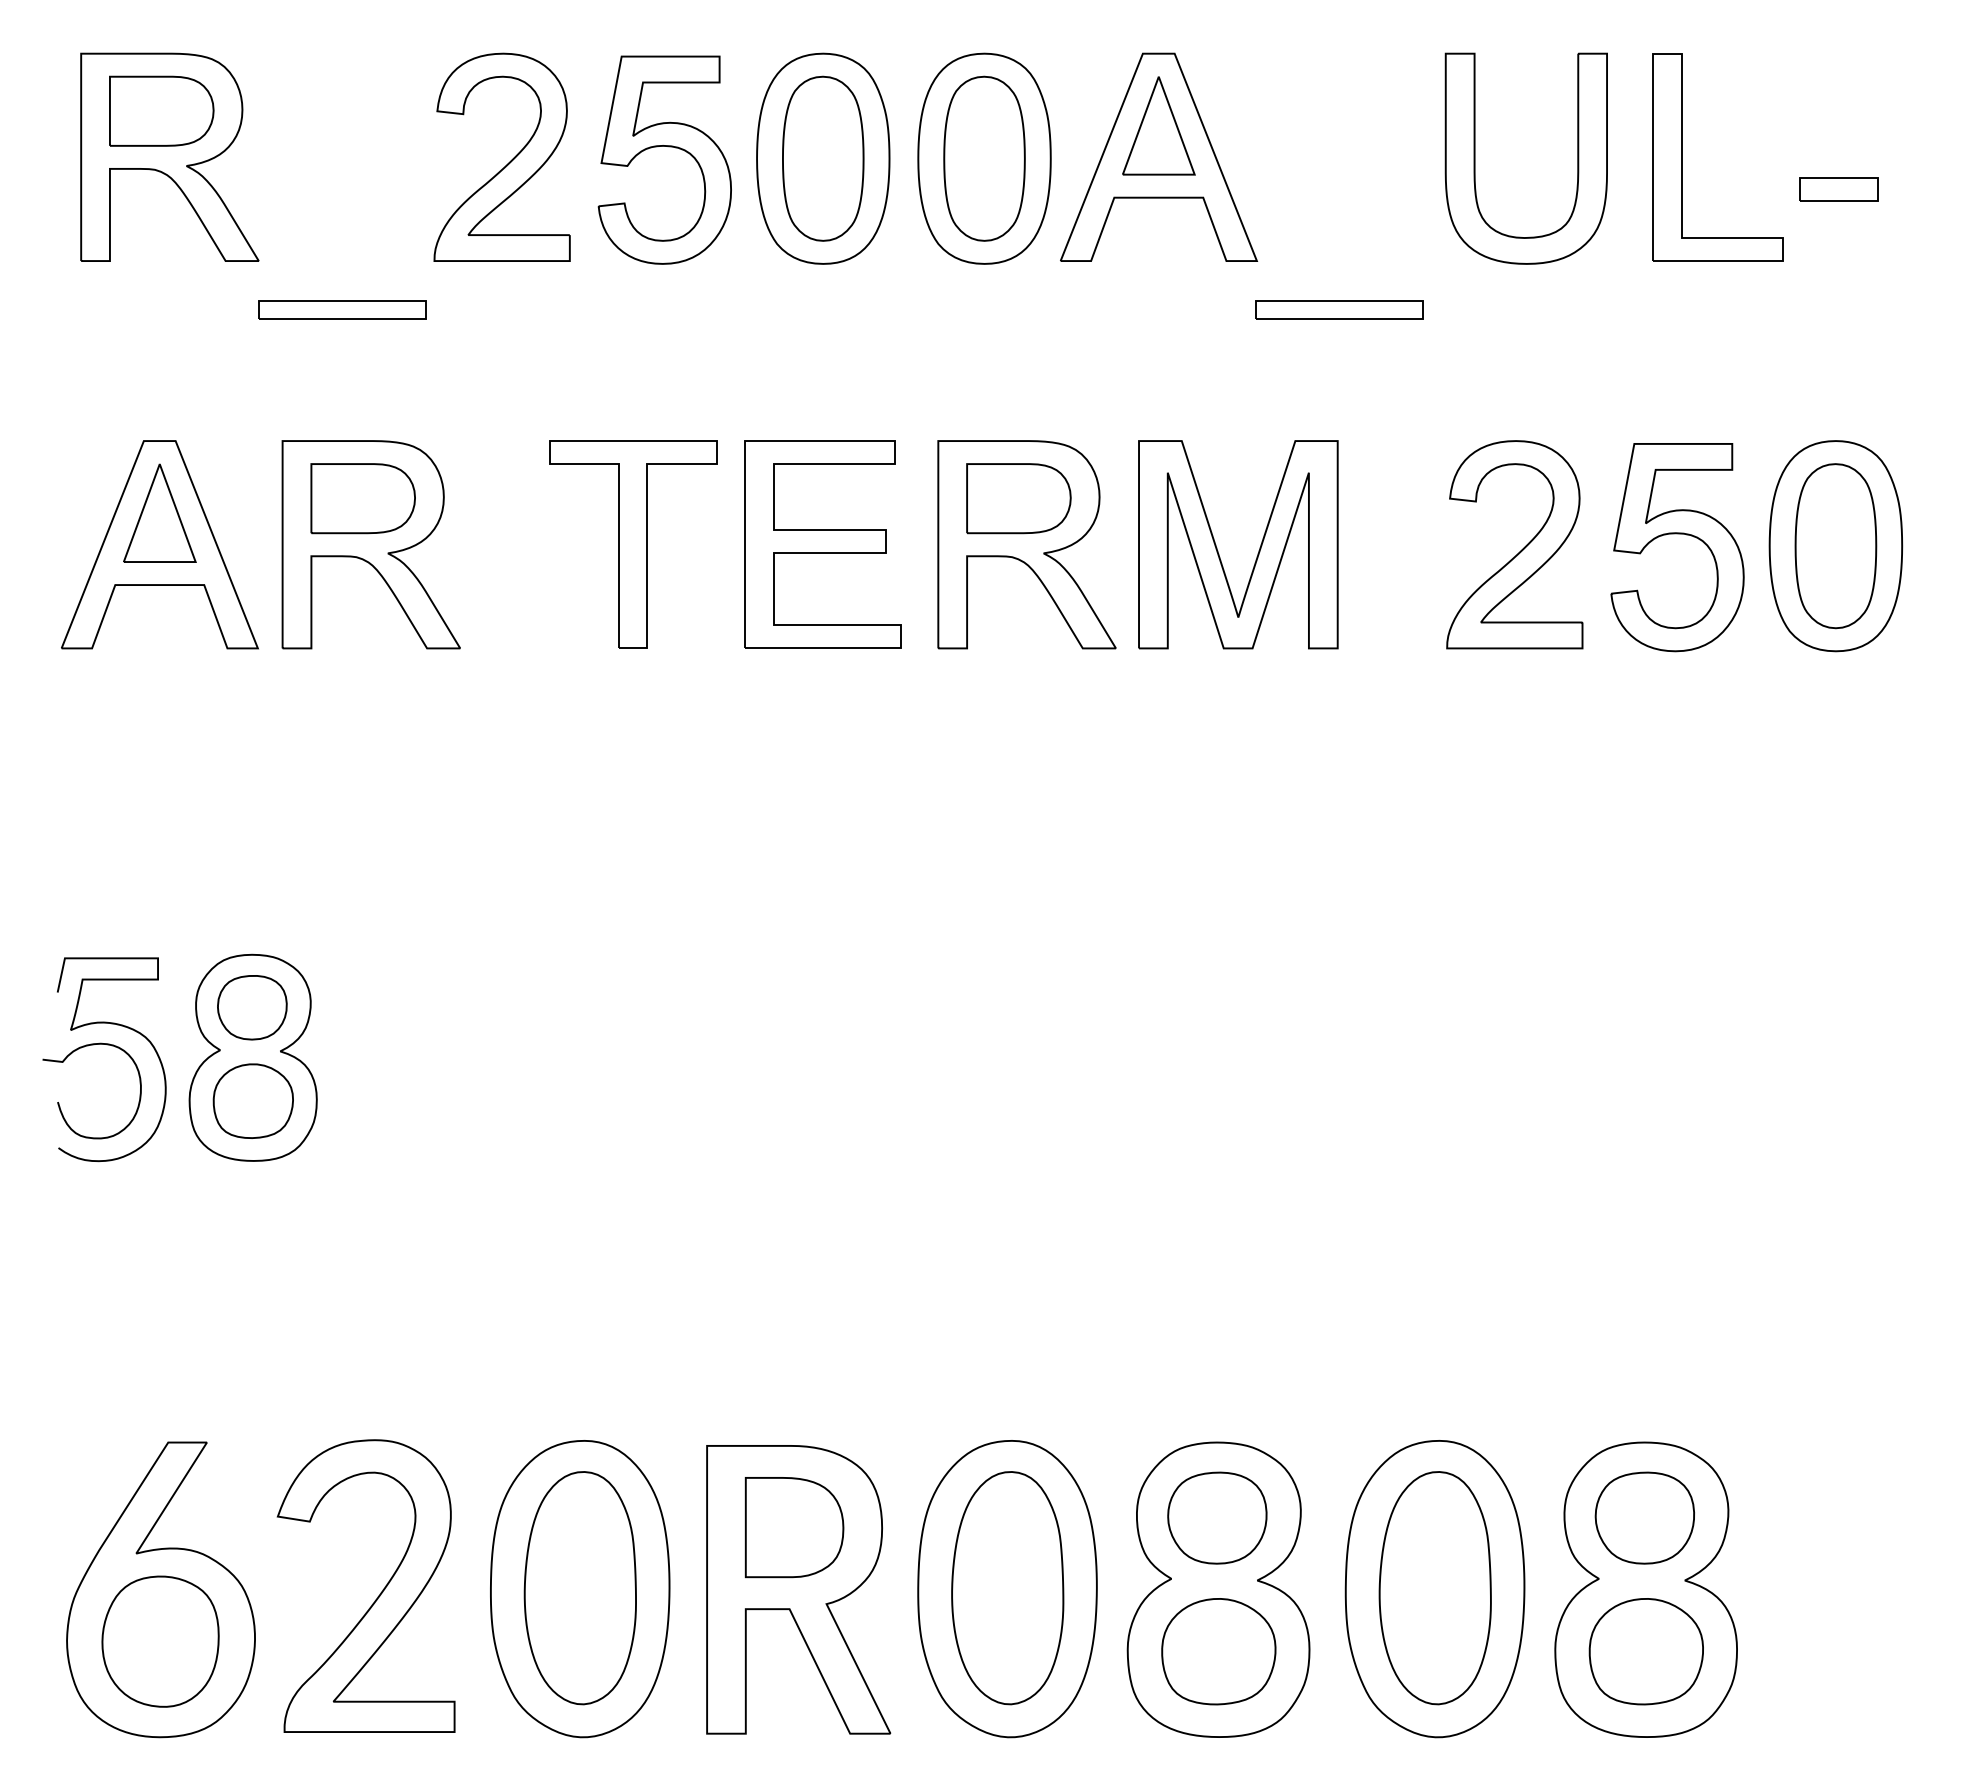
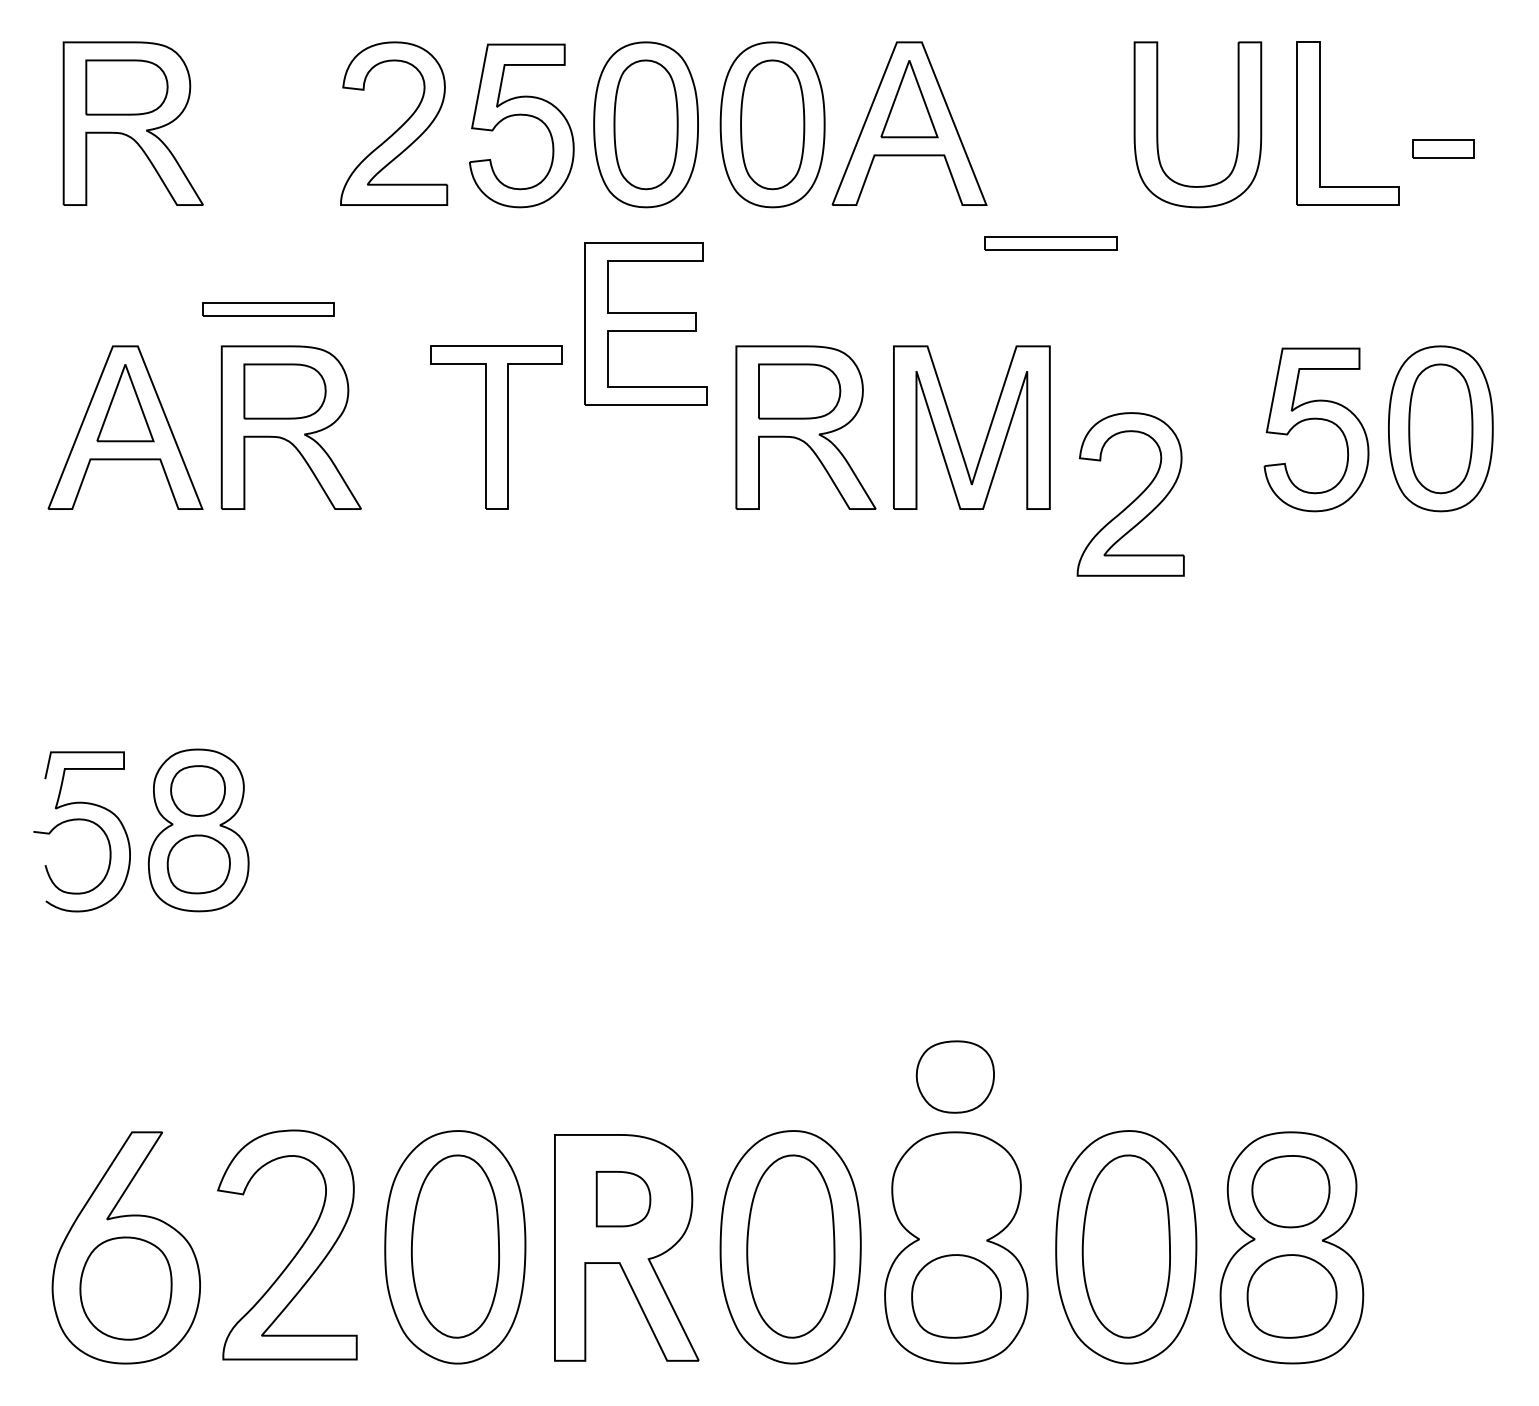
part: (342, 309) -> (268, 309), moved
part: (822, 544) -> (645, 323), moved
part: (1520, 550) -> (1135, 498), moved
part: (1217, 1517) -> (955, 1076), moved
part: (794, 1527) -> (623, 1198), size x0.7

